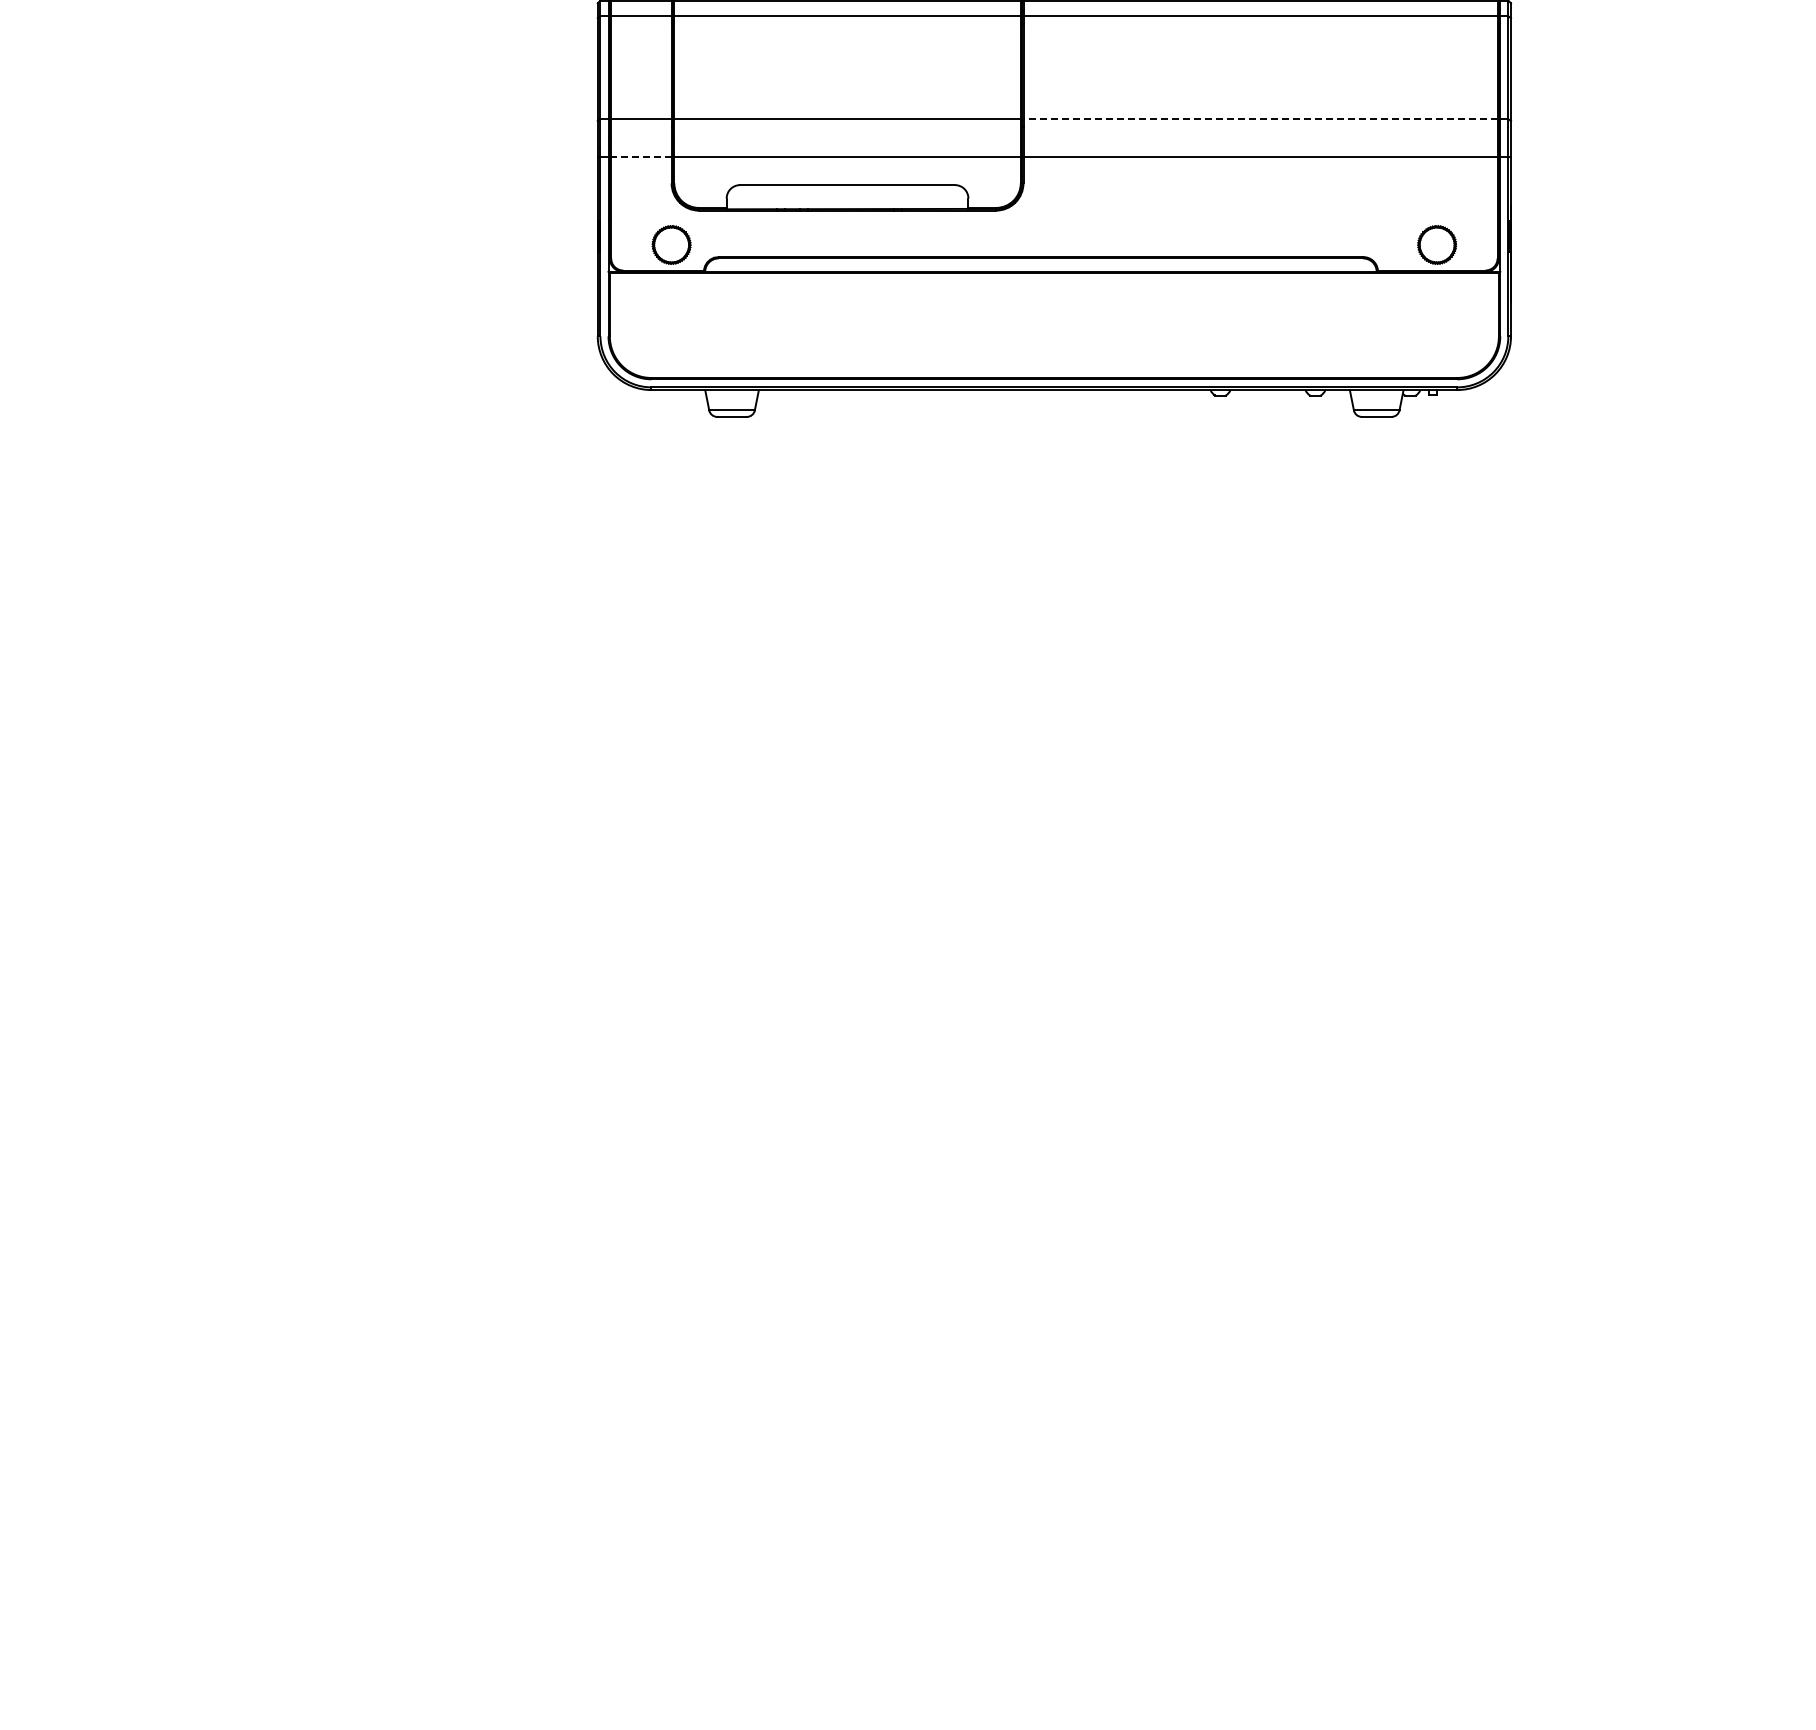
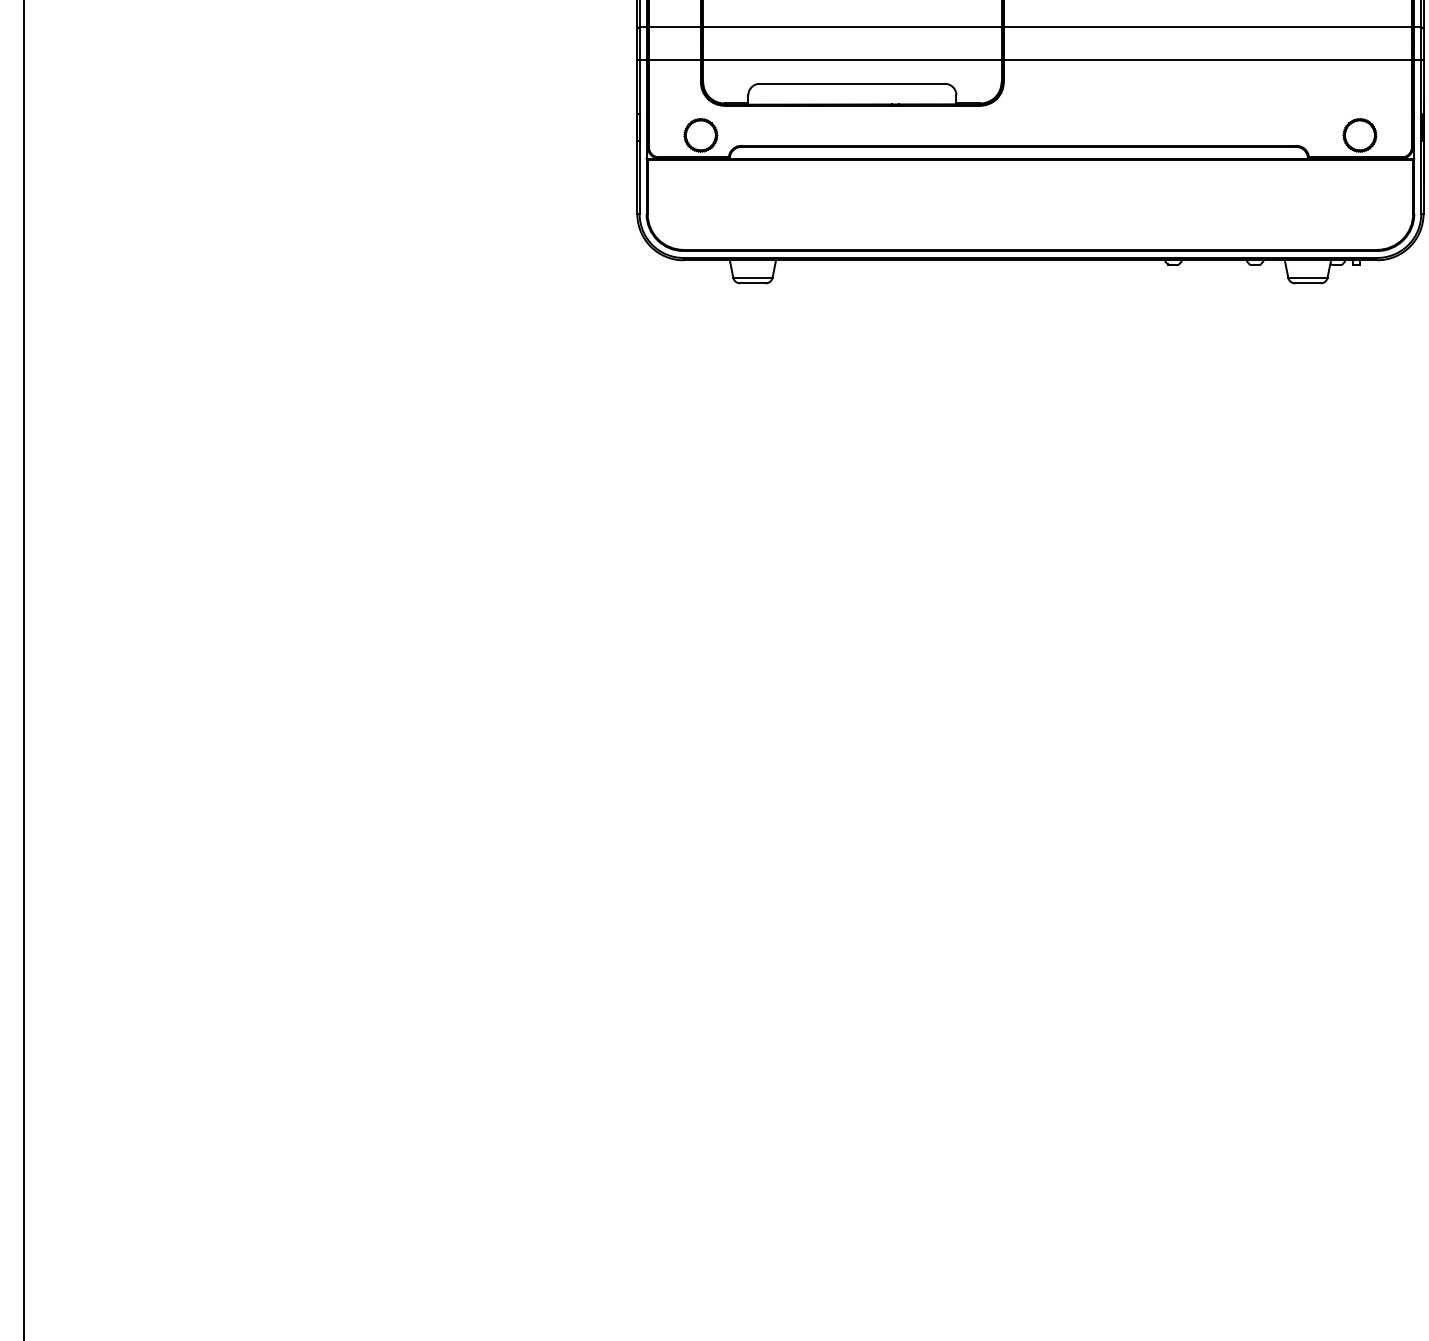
line: (1260, 119) -> (1207, 27), dashed -> solid
line: (640, 157) -> (674, 60), dashed -> solid

